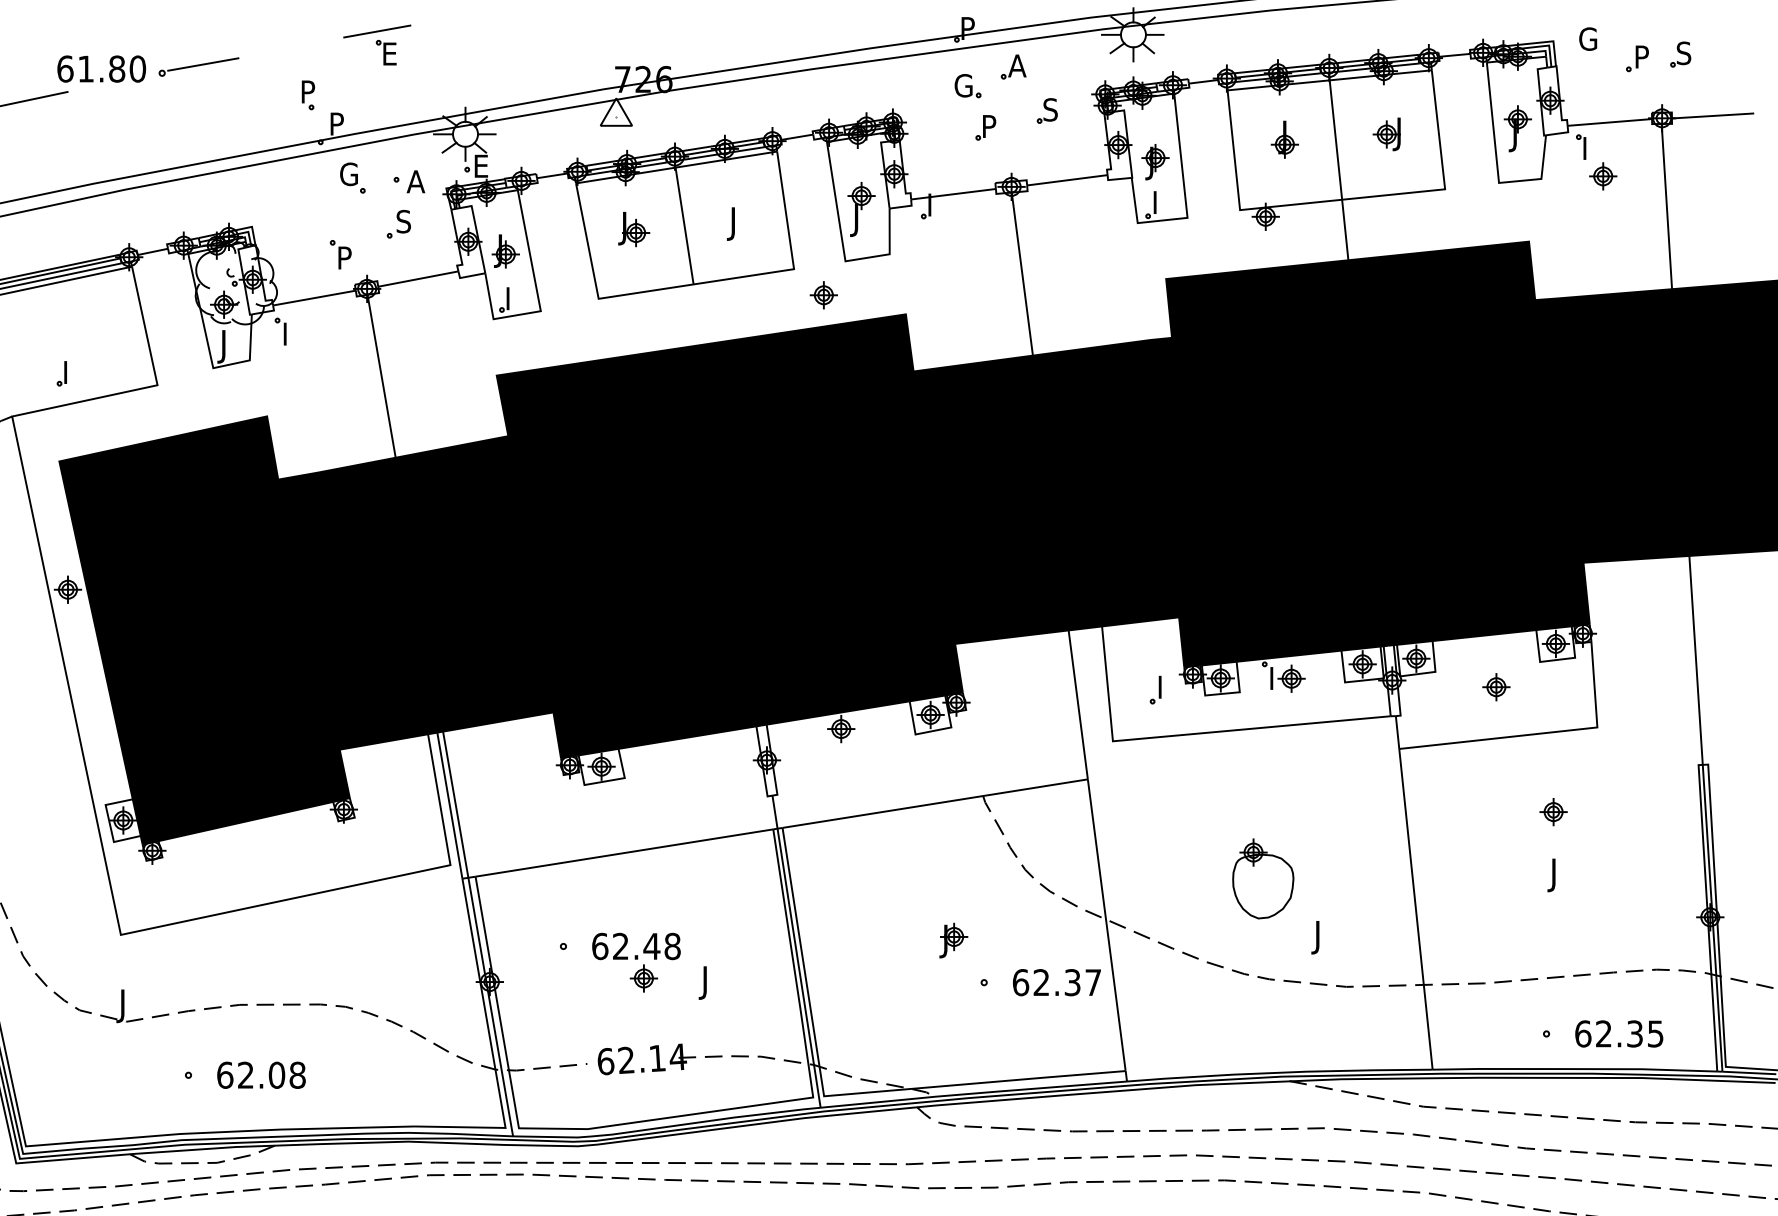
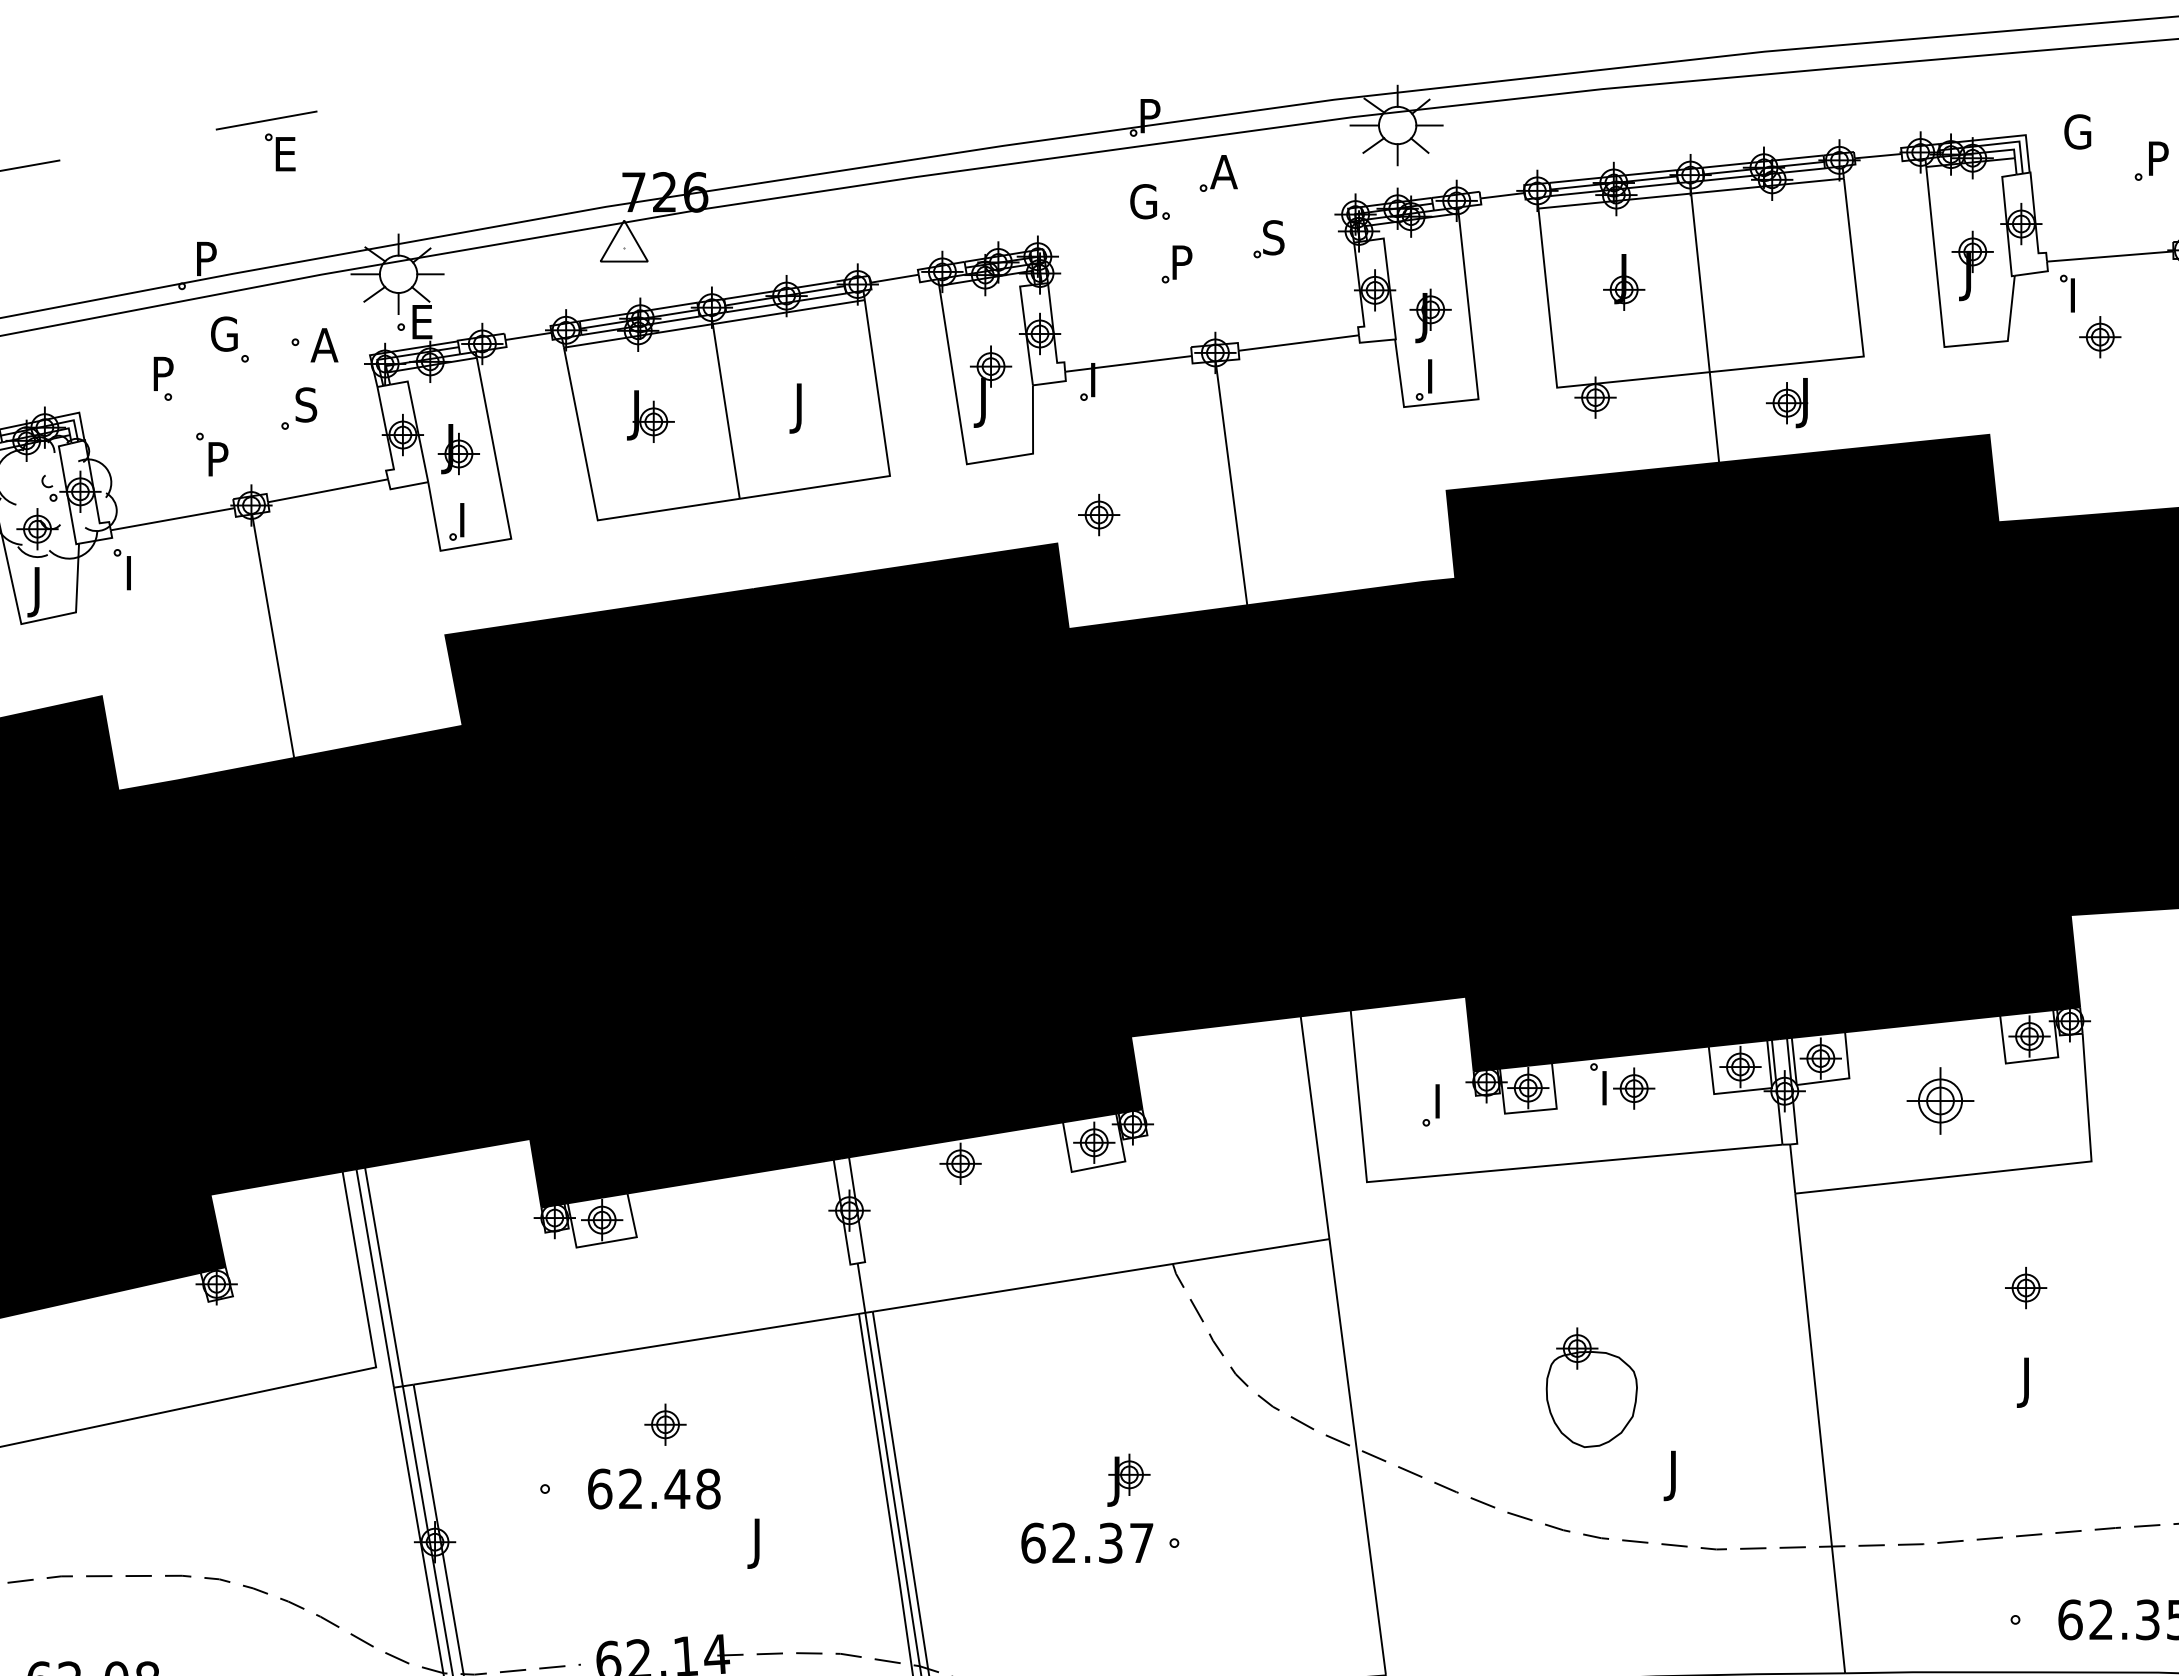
part: (307, 95) -> (162, 379), moved
part: (1386, 134) -> (1786, 403), moved
part: (823, 295) -> (1098, 515), moved
part: (1496, 687) -> (1940, 1101), size x1.6
part: (643, 978) -> (664, 1424), moved
text: (1056, 982) -> (1086, 1542), moved

